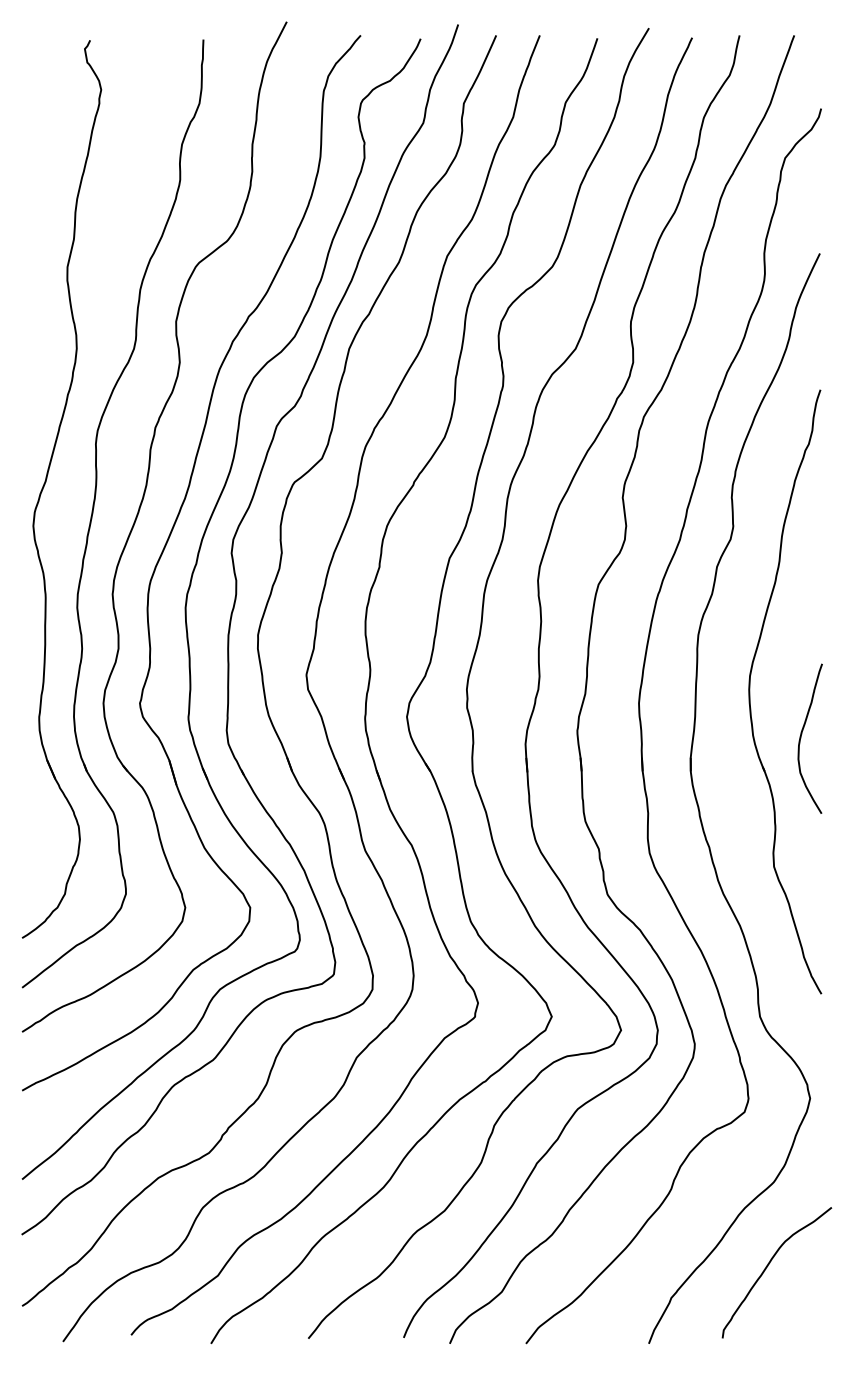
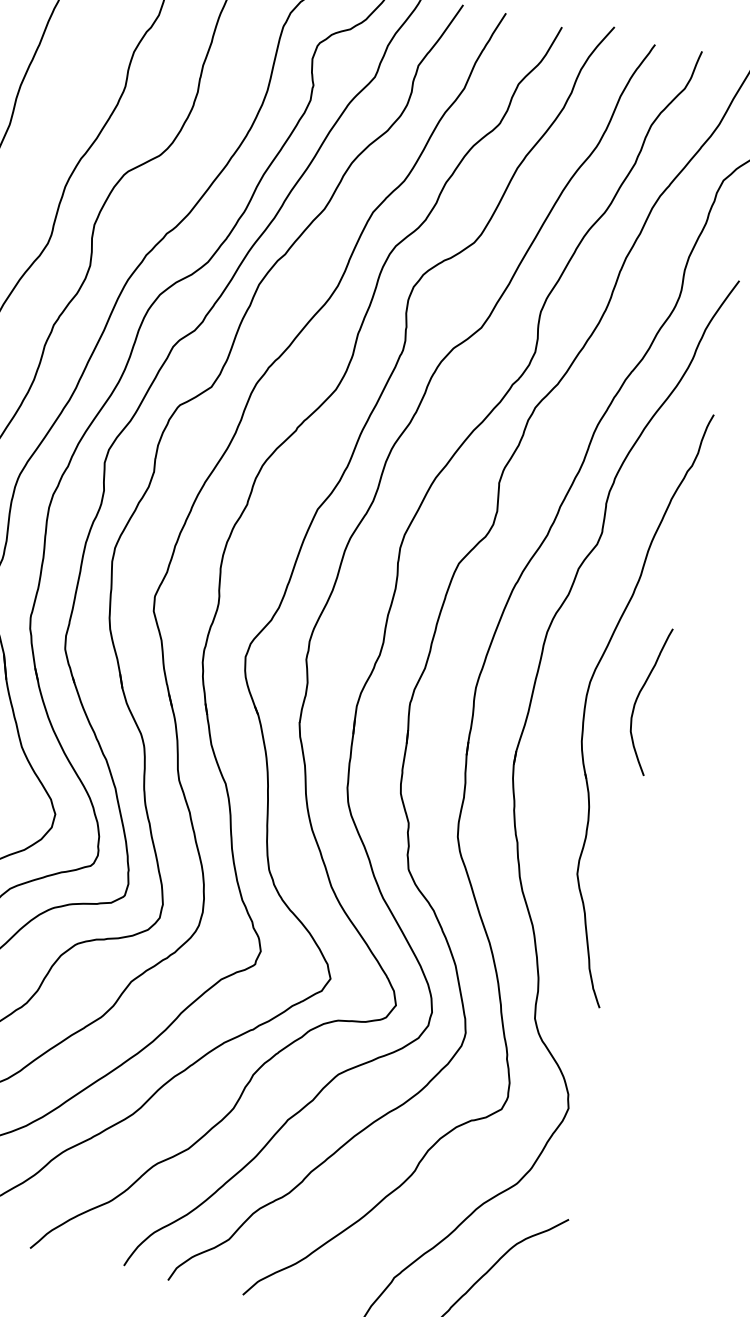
curve: (801, 738) -> (638, 698), moved

